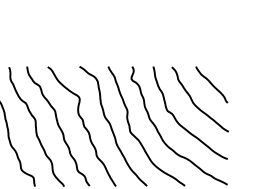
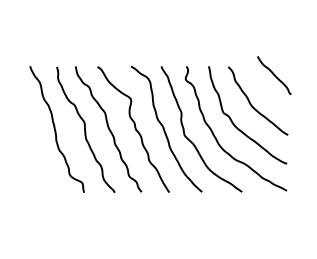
curve: (211, 84) -> (274, 75), moved

